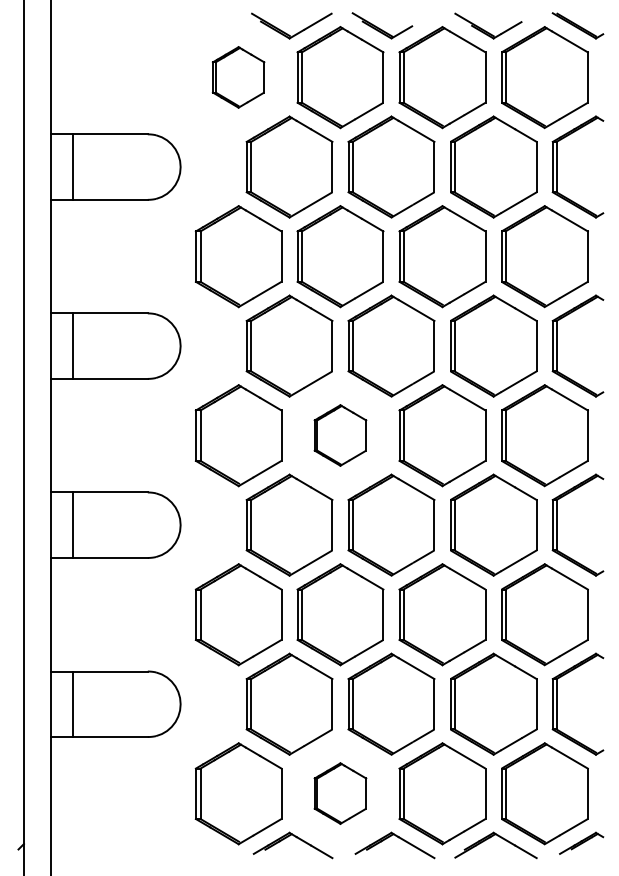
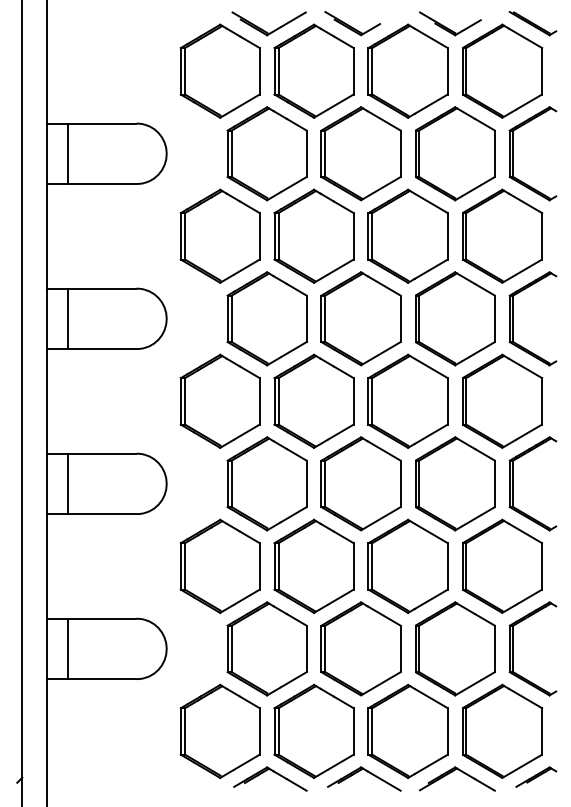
part: (237, 76) -> (219, 70), size x1.67
part: (339, 434) -> (313, 400), size x1.67
part: (339, 792) -> (313, 730), size x1.67

